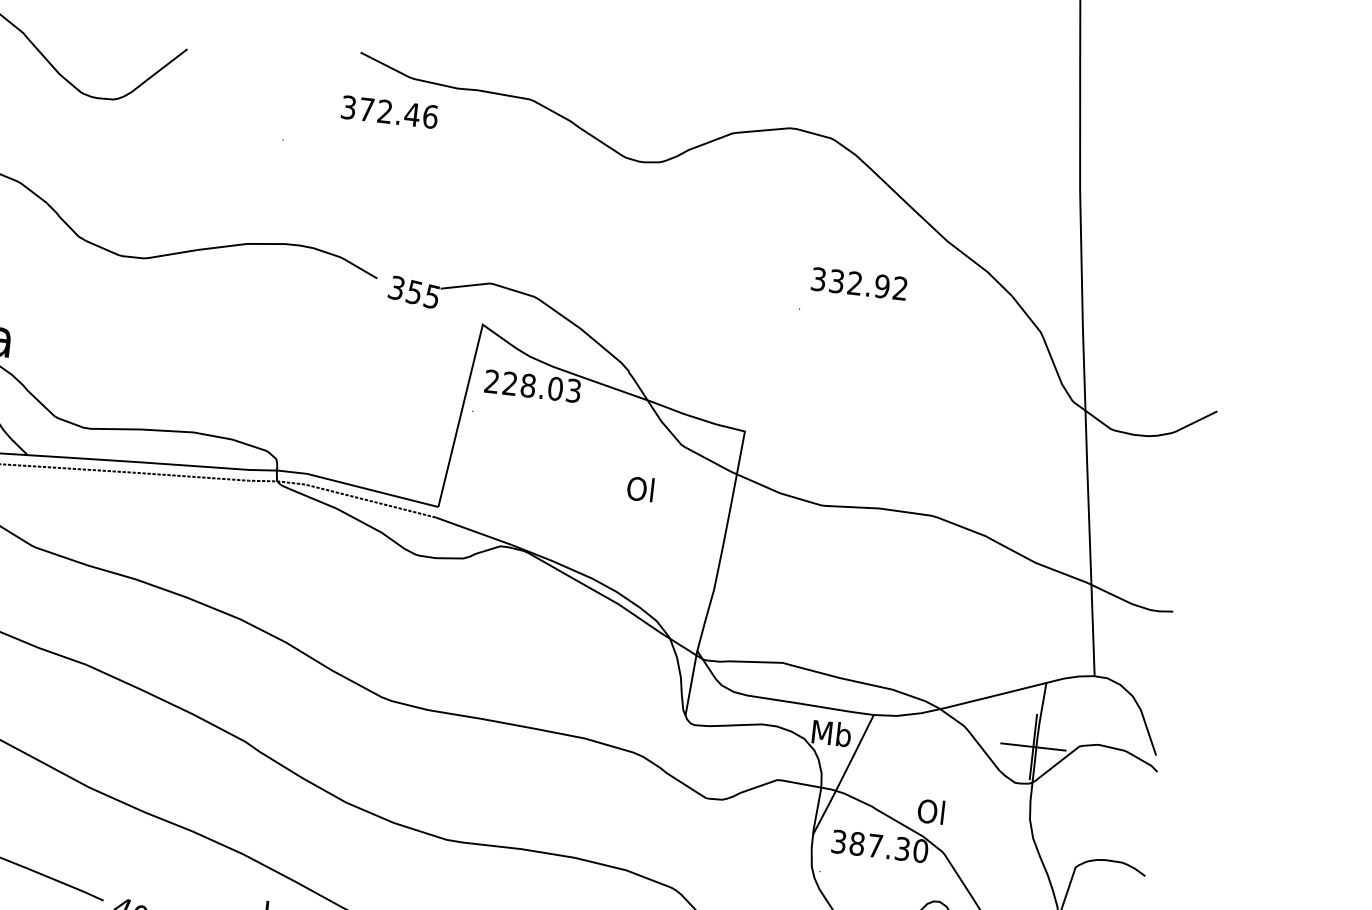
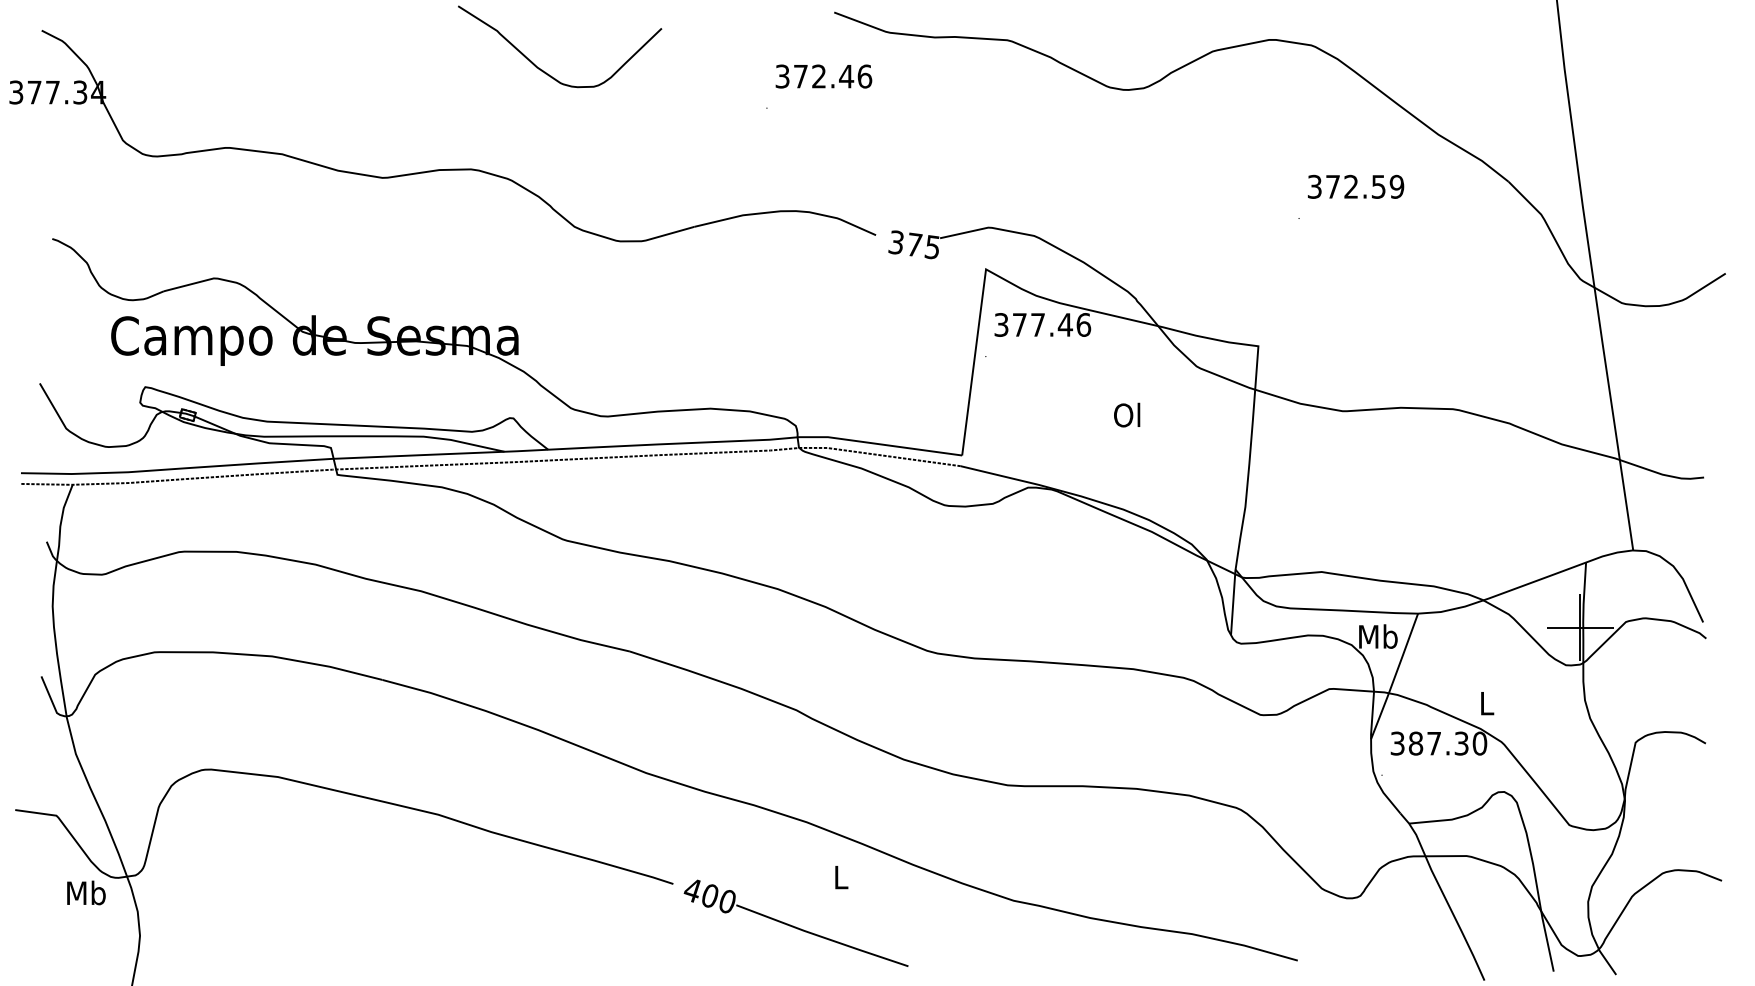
text: (389, 112) -> (823, 76), moved
text: (869, 284) -> (1365, 186), 332.92 -> 372.59
text: (414, 292) -> (914, 244), 355 -> 375
text: (532, 385) -> (1042, 324), 228.03 -> 377.46
text: (641, 488) -> (1127, 414), moved
text: (930, 811) -> (1485, 703), Ol -> L

